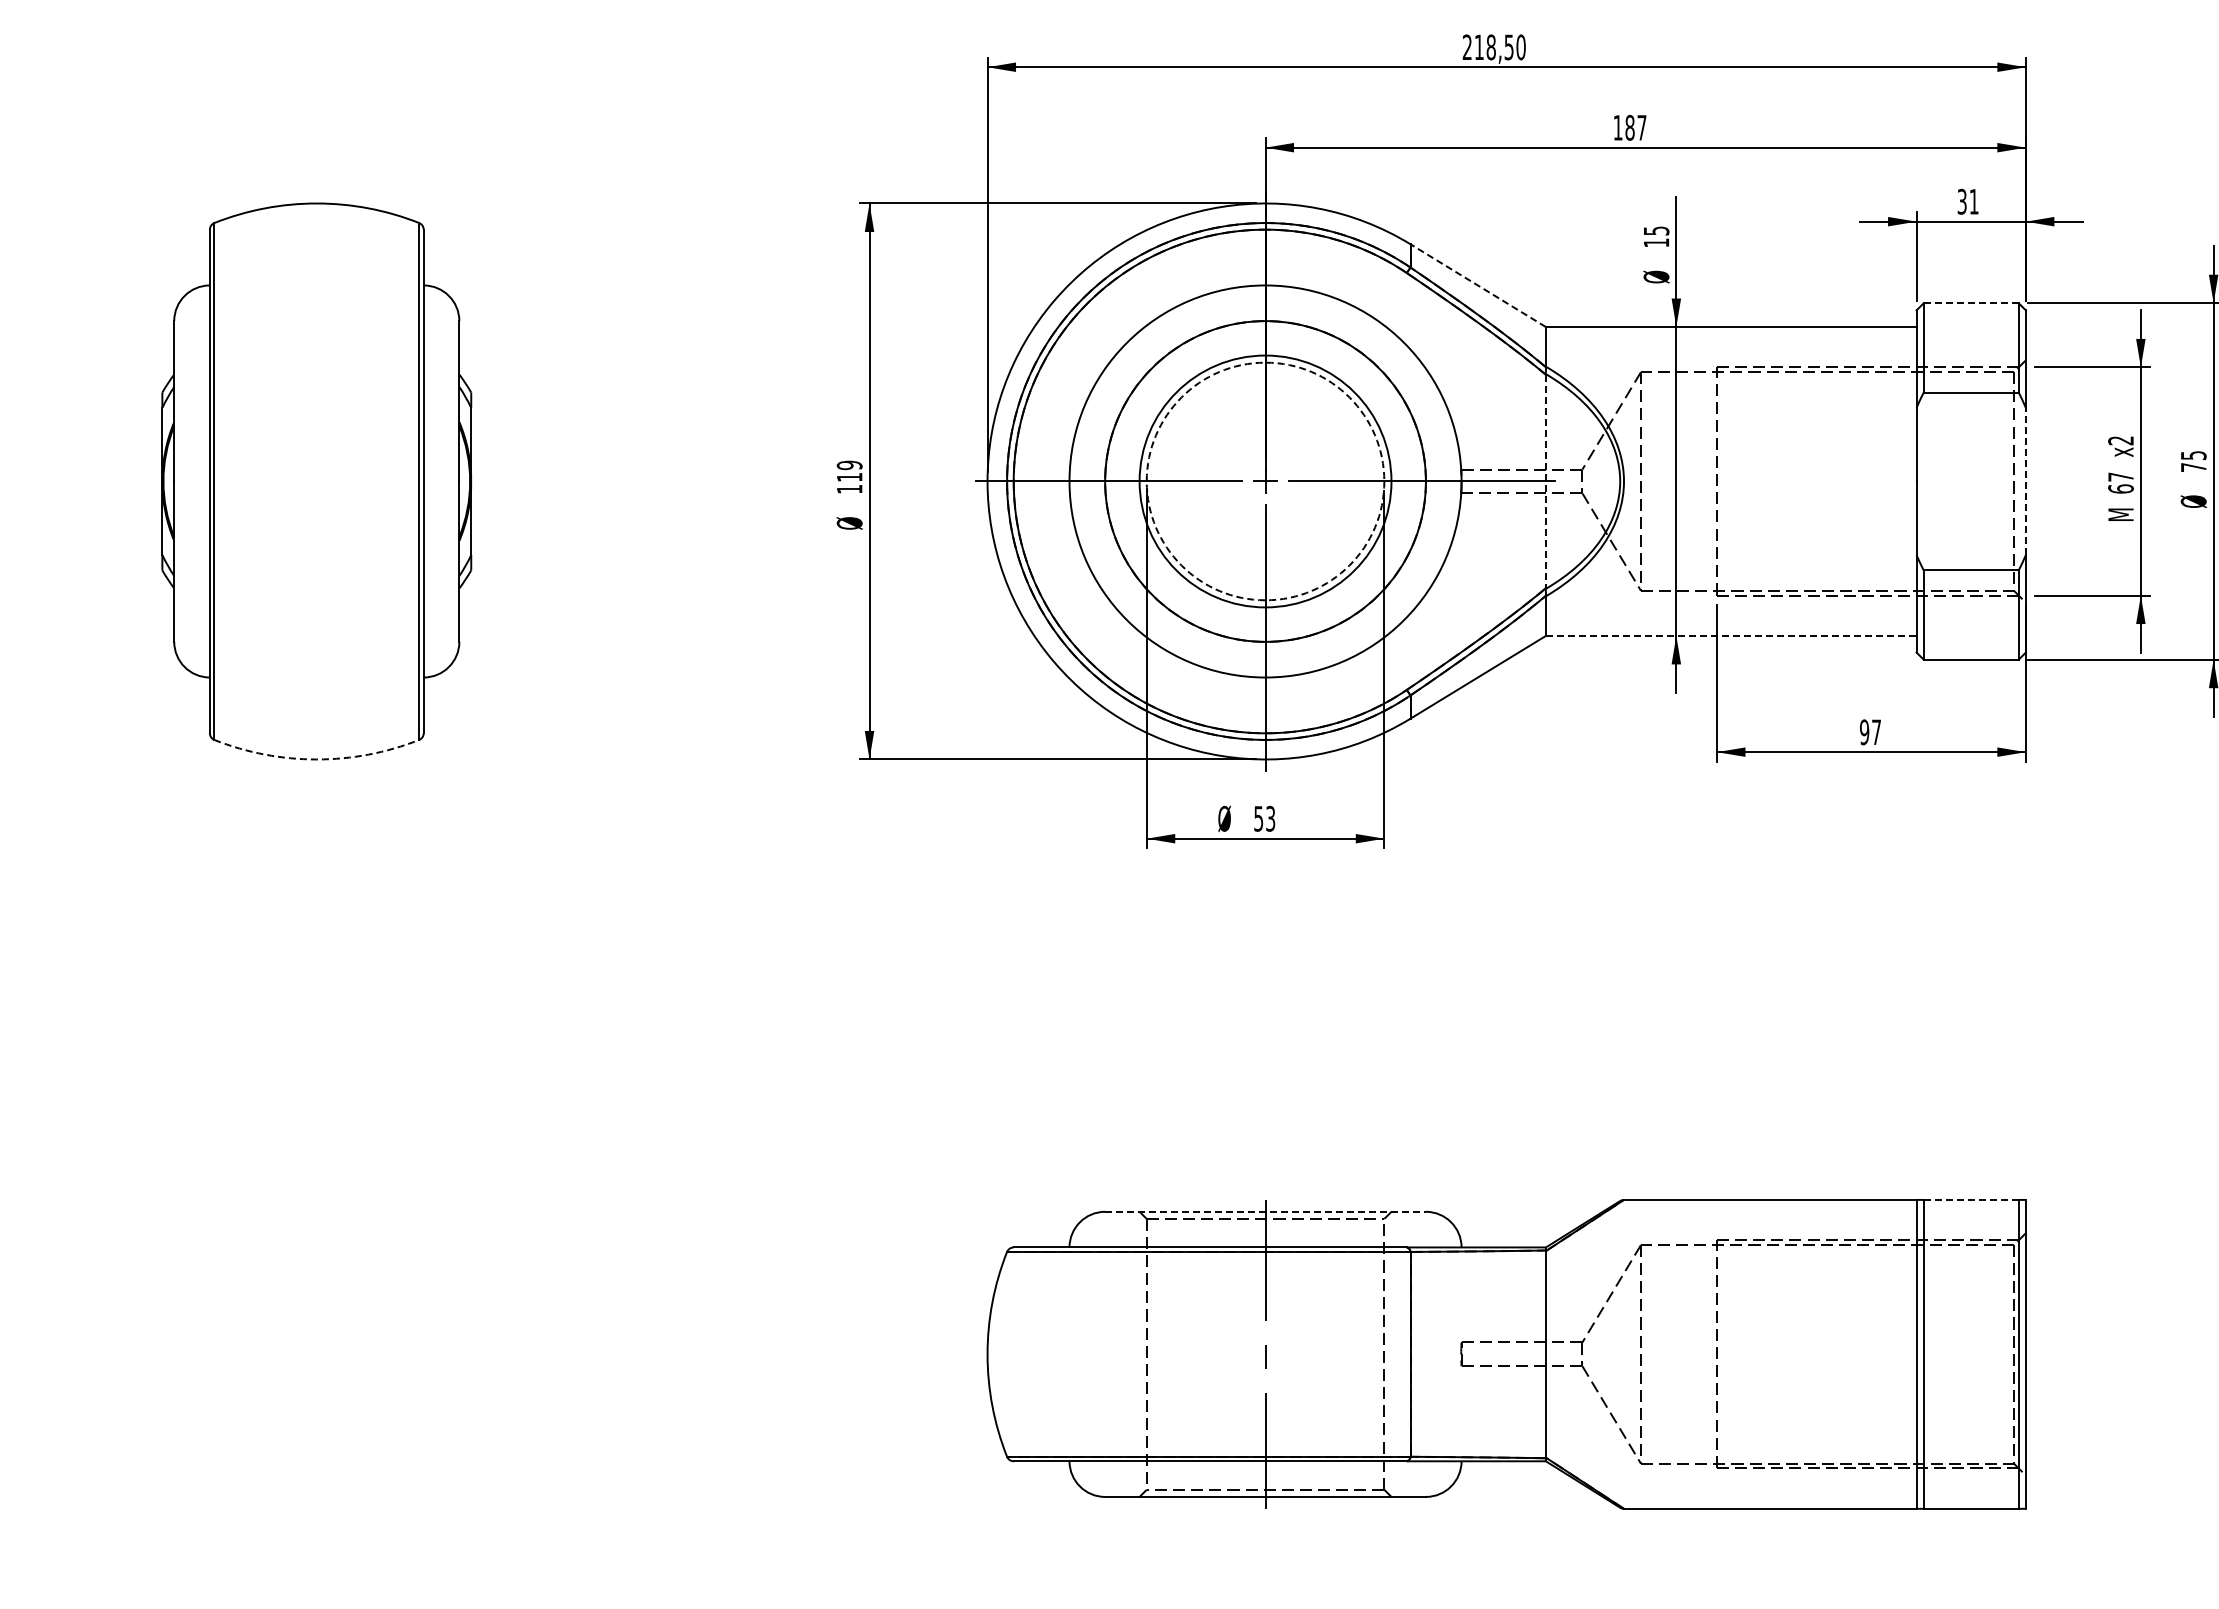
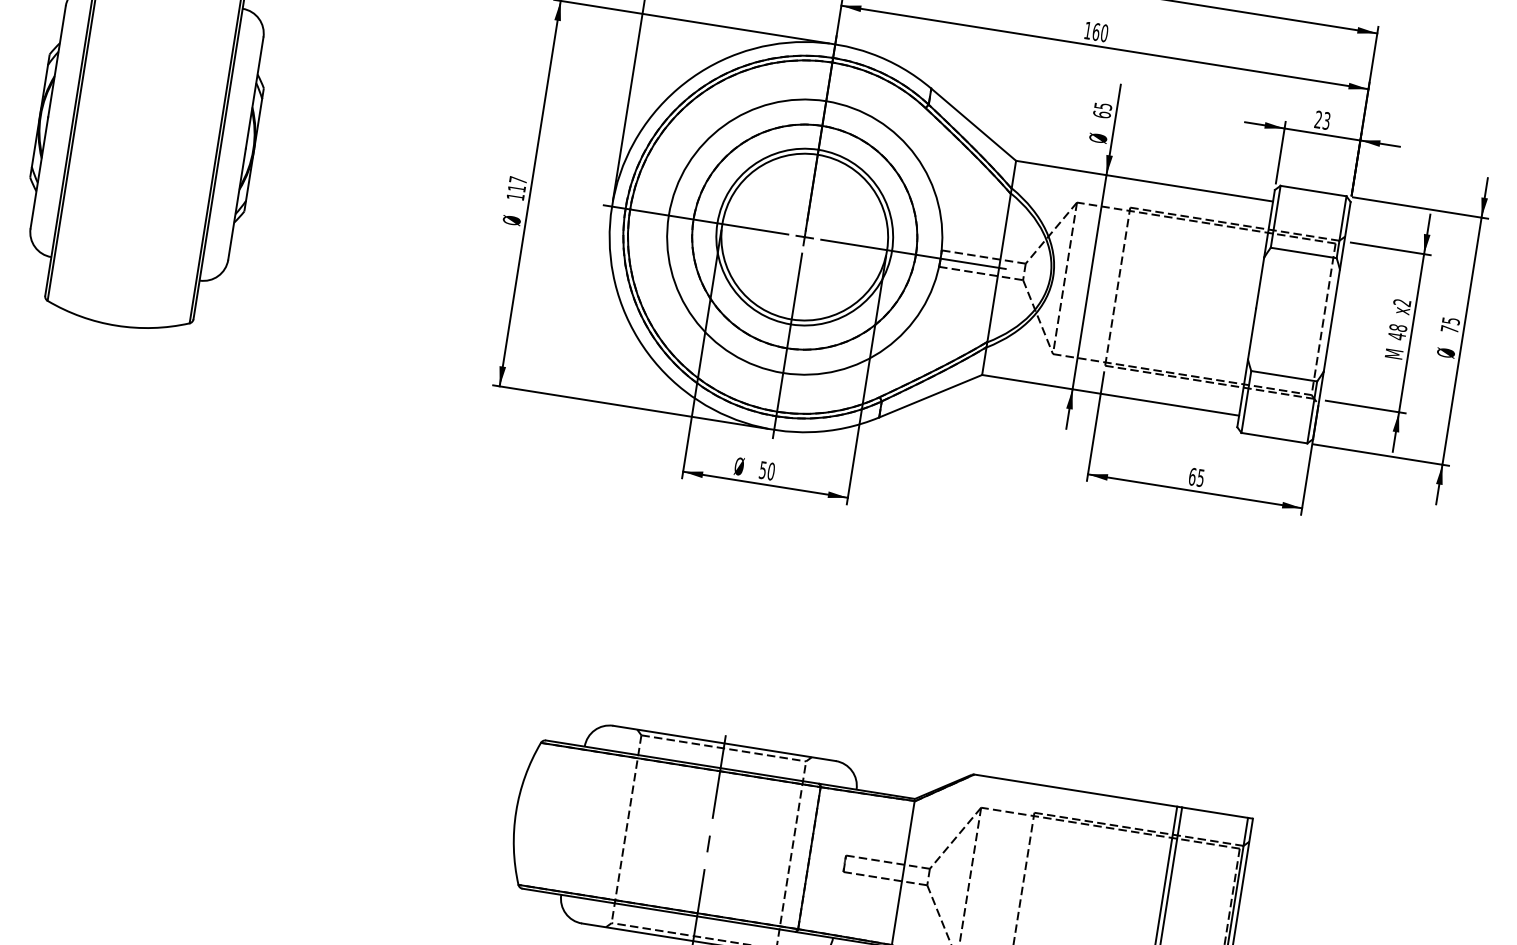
text: (1635, 127) -> (1100, 32), 187 -> 160
text: (1967, 201) -> (1322, 120), 31 -> 23
text: (1656, 242) -> (1102, 114), 15 -> 65
line: (1477, 285) -> (973, 124), dashed -> solid
line: (1971, 303) -> (1313, 191), dashed -> solid
text: (849, 465) -> (518, 180), 119 -> 117
circle: (1265, 481) -> (804, 237), dashed -> solid
line: (1545, 481) -> (998, 267), dashed -> solid
line: (2025, 481) -> (1331, 320), dashed -> solid
text: (2120, 483) -> (1397, 332), 67 -> 48
line: (1731, 635) -> (1110, 395), dashed -> solid
text: (1869, 732) -> (1195, 477), 97 -> 65
arc: (316, 759) -> (116, 325), dashed -> solid
text: (1270, 818) -> (771, 471), 53 -> 50
line: (1971, 1199) -> (1215, 812), dashed -> solid
line: (1266, 1211) -> (725, 743), dashed -> solid

